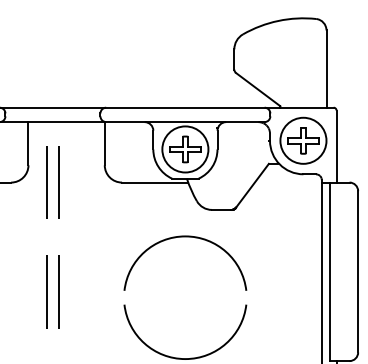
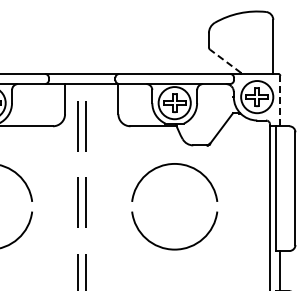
line: (258, 89) -> (225, 61), solid -> dashed
line: (336, 145) -> (280, 100), solid -> dashed

